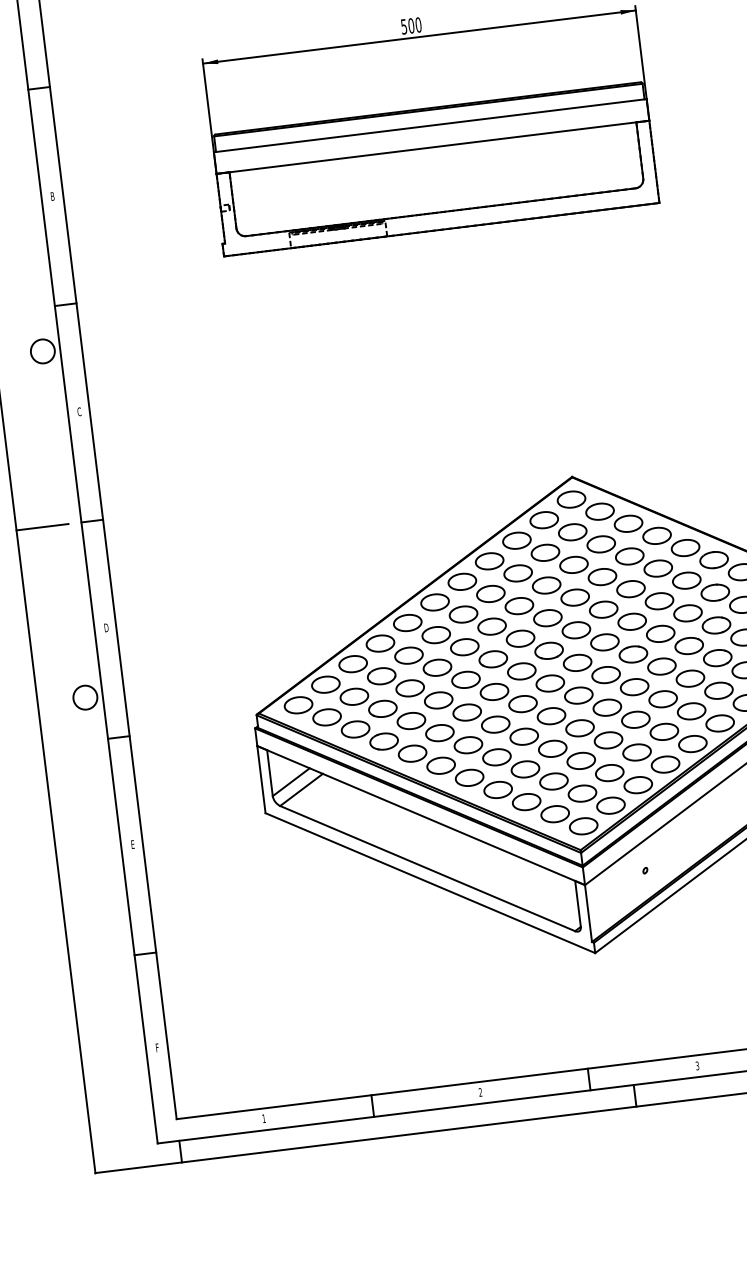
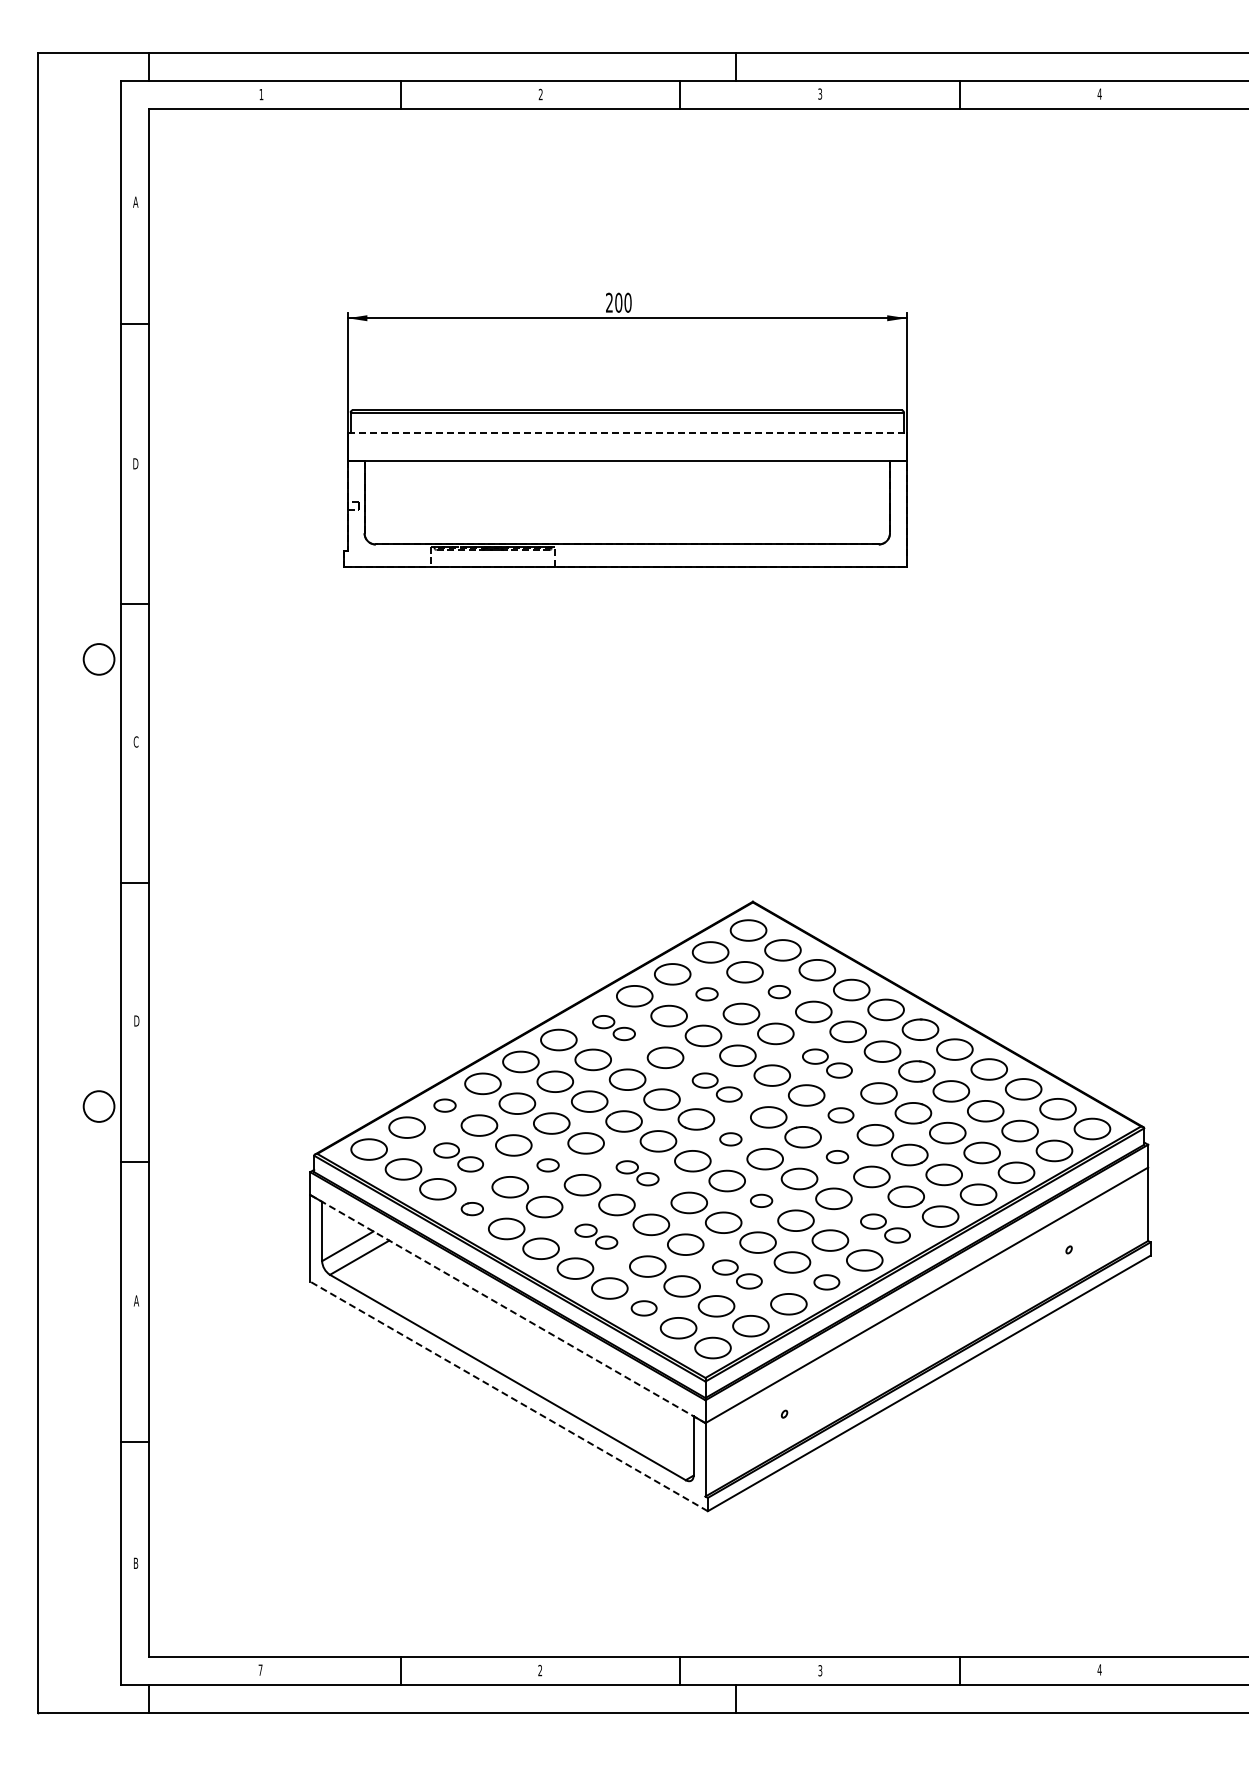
text: (404, 26) -> (609, 302), 500 -> 200
line: (430, 125) -> (627, 432), solid -> dashed
text: (52, 196) -> (135, 463), B -> D
line: (41, 526) -> (70, 882), removed
part: (601, 543) -> (779, 991), size x0.6
part: (545, 553) -> (706, 994), size x0.6
part: (476, 587) -> (613, 1027), size x0.6
part: (645, 595) -> (827, 1063), size x0.7
part: (562, 624) -> (717, 1087), size x0.7
part: (660, 634) -> (840, 1115), size x0.7
part: (577, 663) -> (730, 1139), size x0.6
part: (352, 664) -> (444, 1105), size x0.6
part: (661, 666) -> (837, 1156), size x0.6
part: (508, 698) -> (637, 1173), size x0.6
part: (438, 700) -> (547, 1165), size x0.6
part: (368, 702) -> (458, 1157), size x0.7
part: (607, 707) -> (761, 1200), size x0.6
part: (705, 717) -> (885, 1228), size x0.7
part: (384, 741) -> (472, 1208), size x0.6
part: (482, 750) -> (596, 1236), size x0.6
part: (665, 764) -> (826, 1282), size x0.7
part: (595, 767) -> (737, 1274), size x0.7
part: (526, 802) -> (643, 1308), size x0.7
line: (421, 815) -> (508, 1309), solid -> dashed
text: (132, 844) -> (136, 1300), E -> A
line: (430, 883) -> (509, 1396), solid -> dashed
text: (157, 1047) -> (136, 1562), F -> B
text: (263, 1118) -> (260, 1669), 1 -> 7

